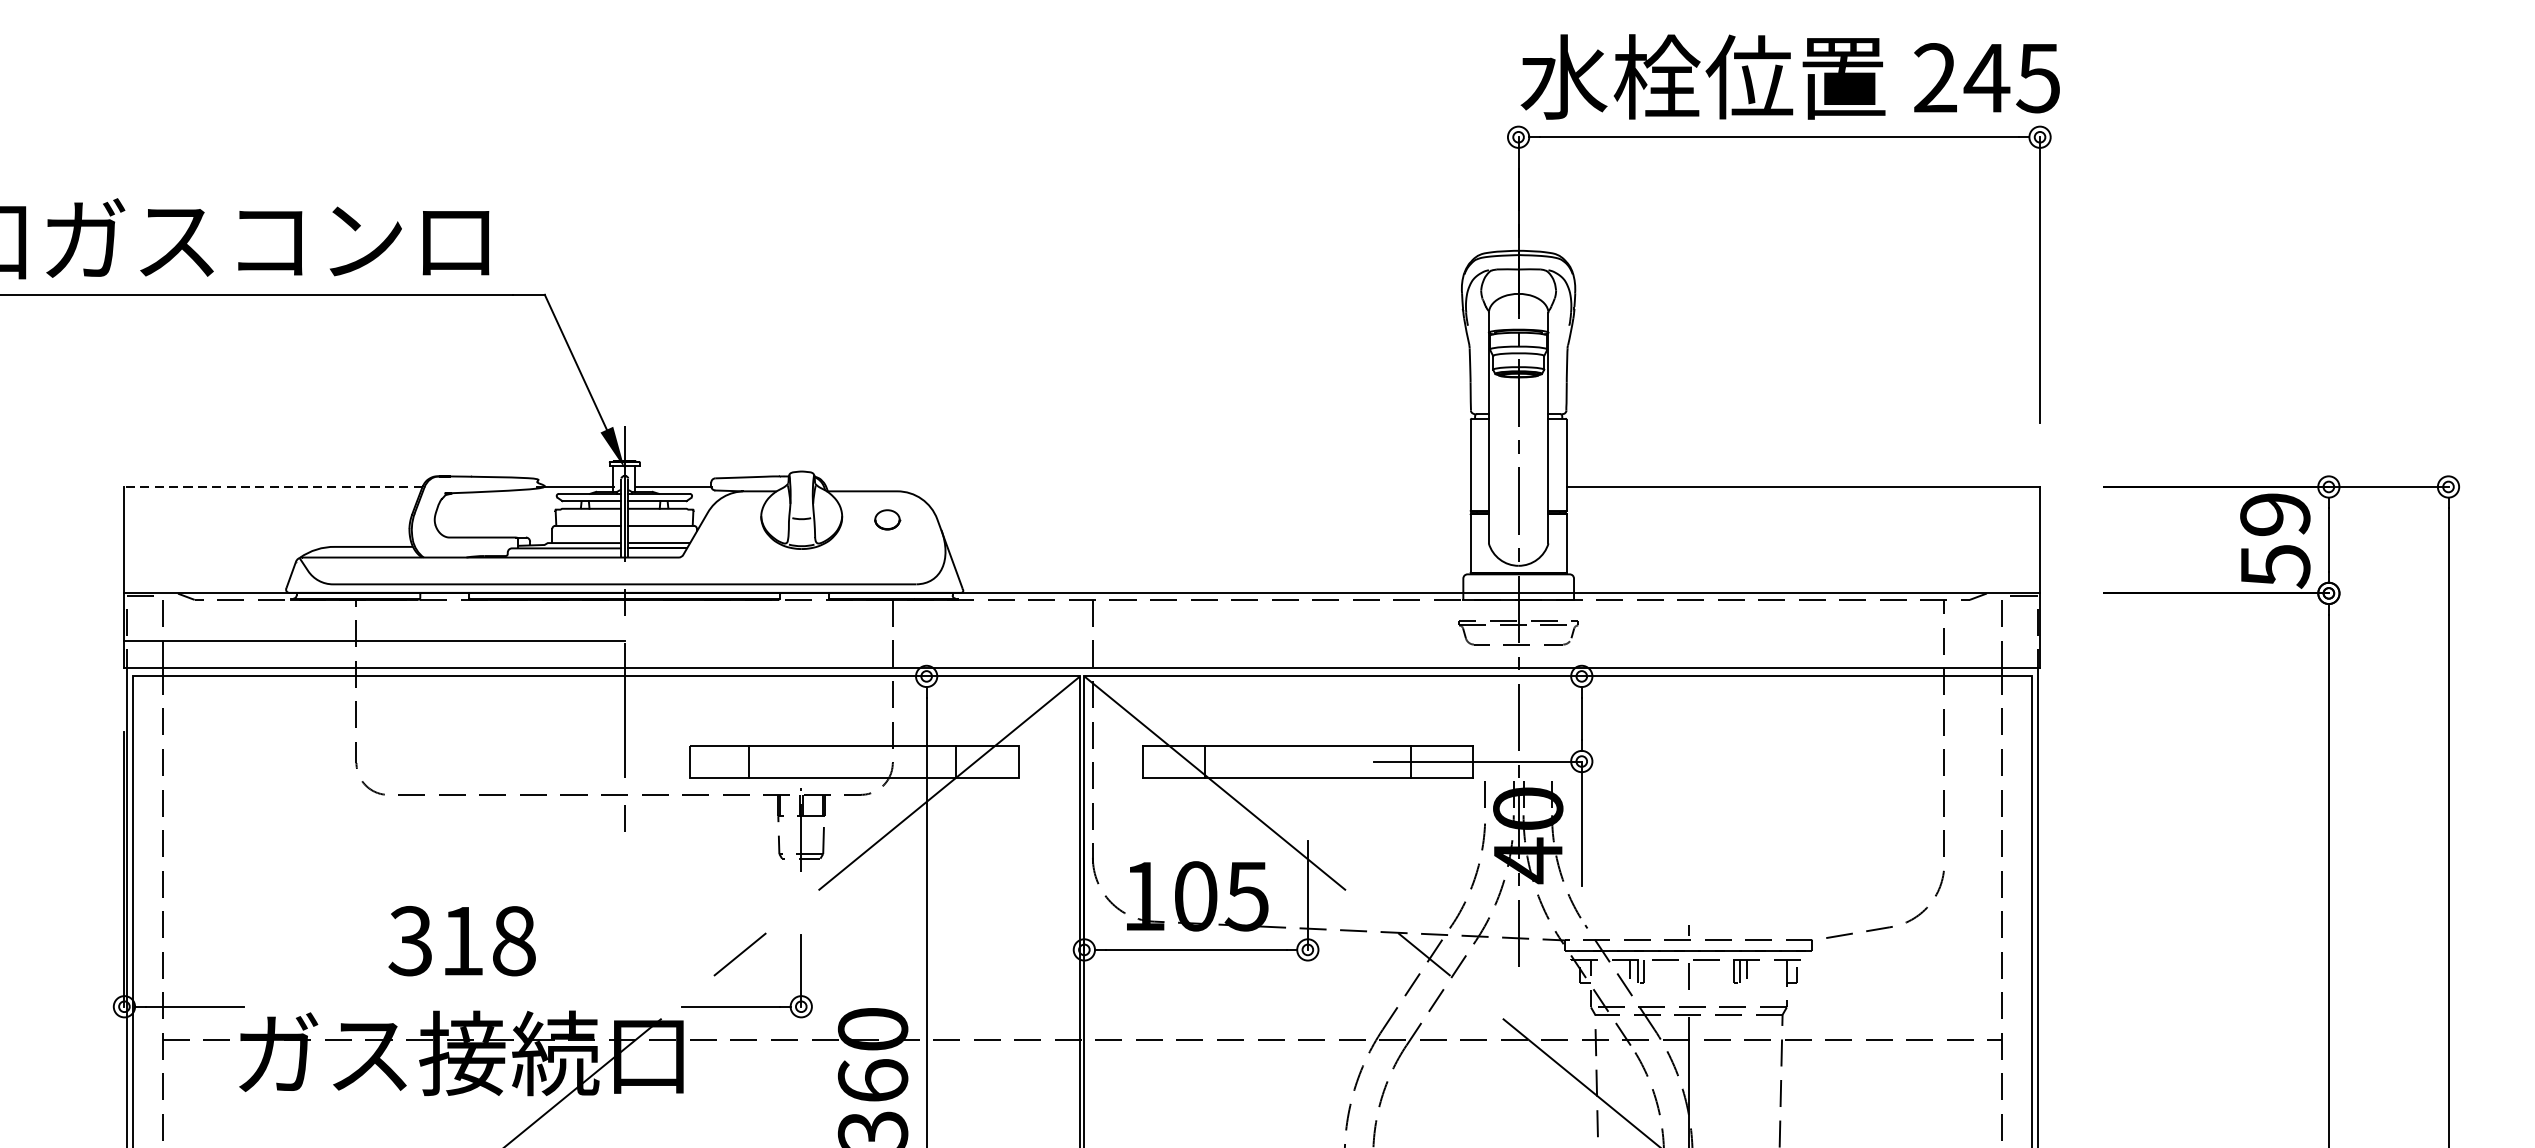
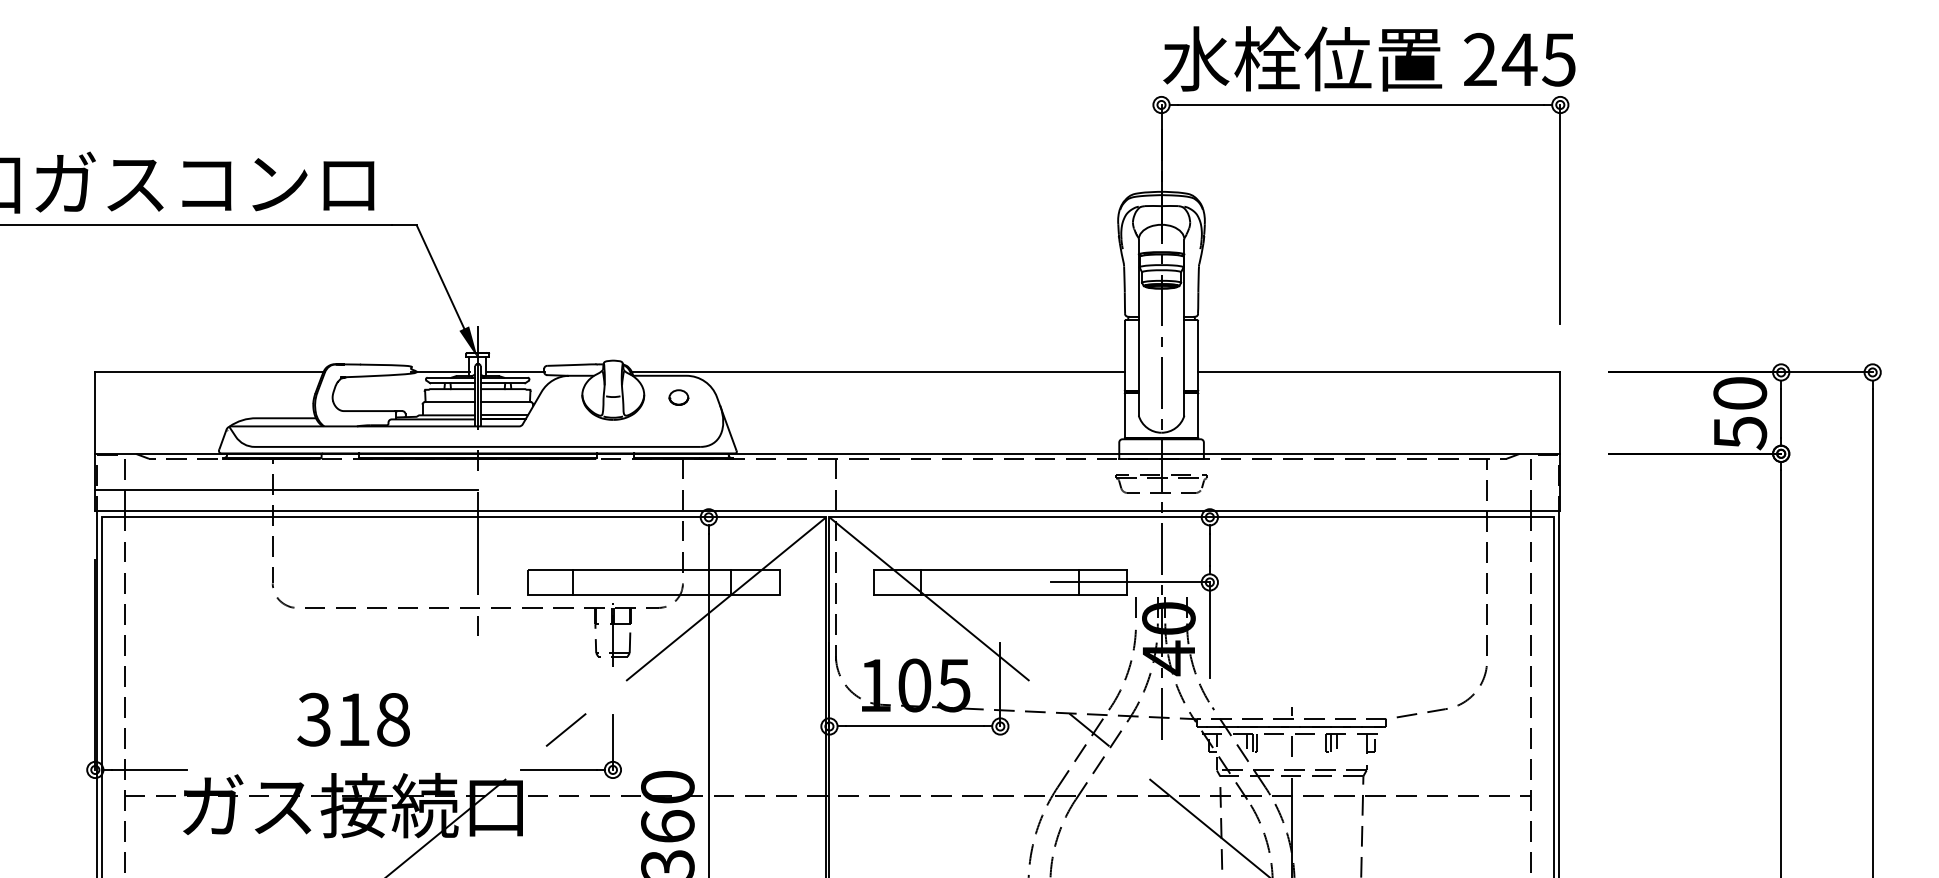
line: (272, 487) -> (208, 372), dashed -> solid
line: (1148, 487) -> (878, 372), added
text: (2275, 514) -> (1740, 393), 59 -> 50

